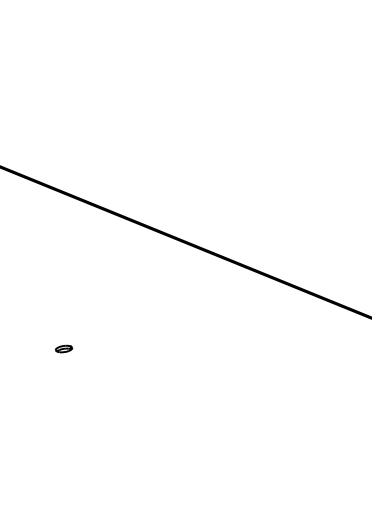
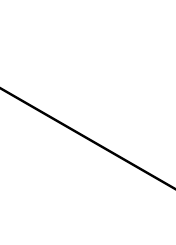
part: (63, 348) -> (14, 172), removed

